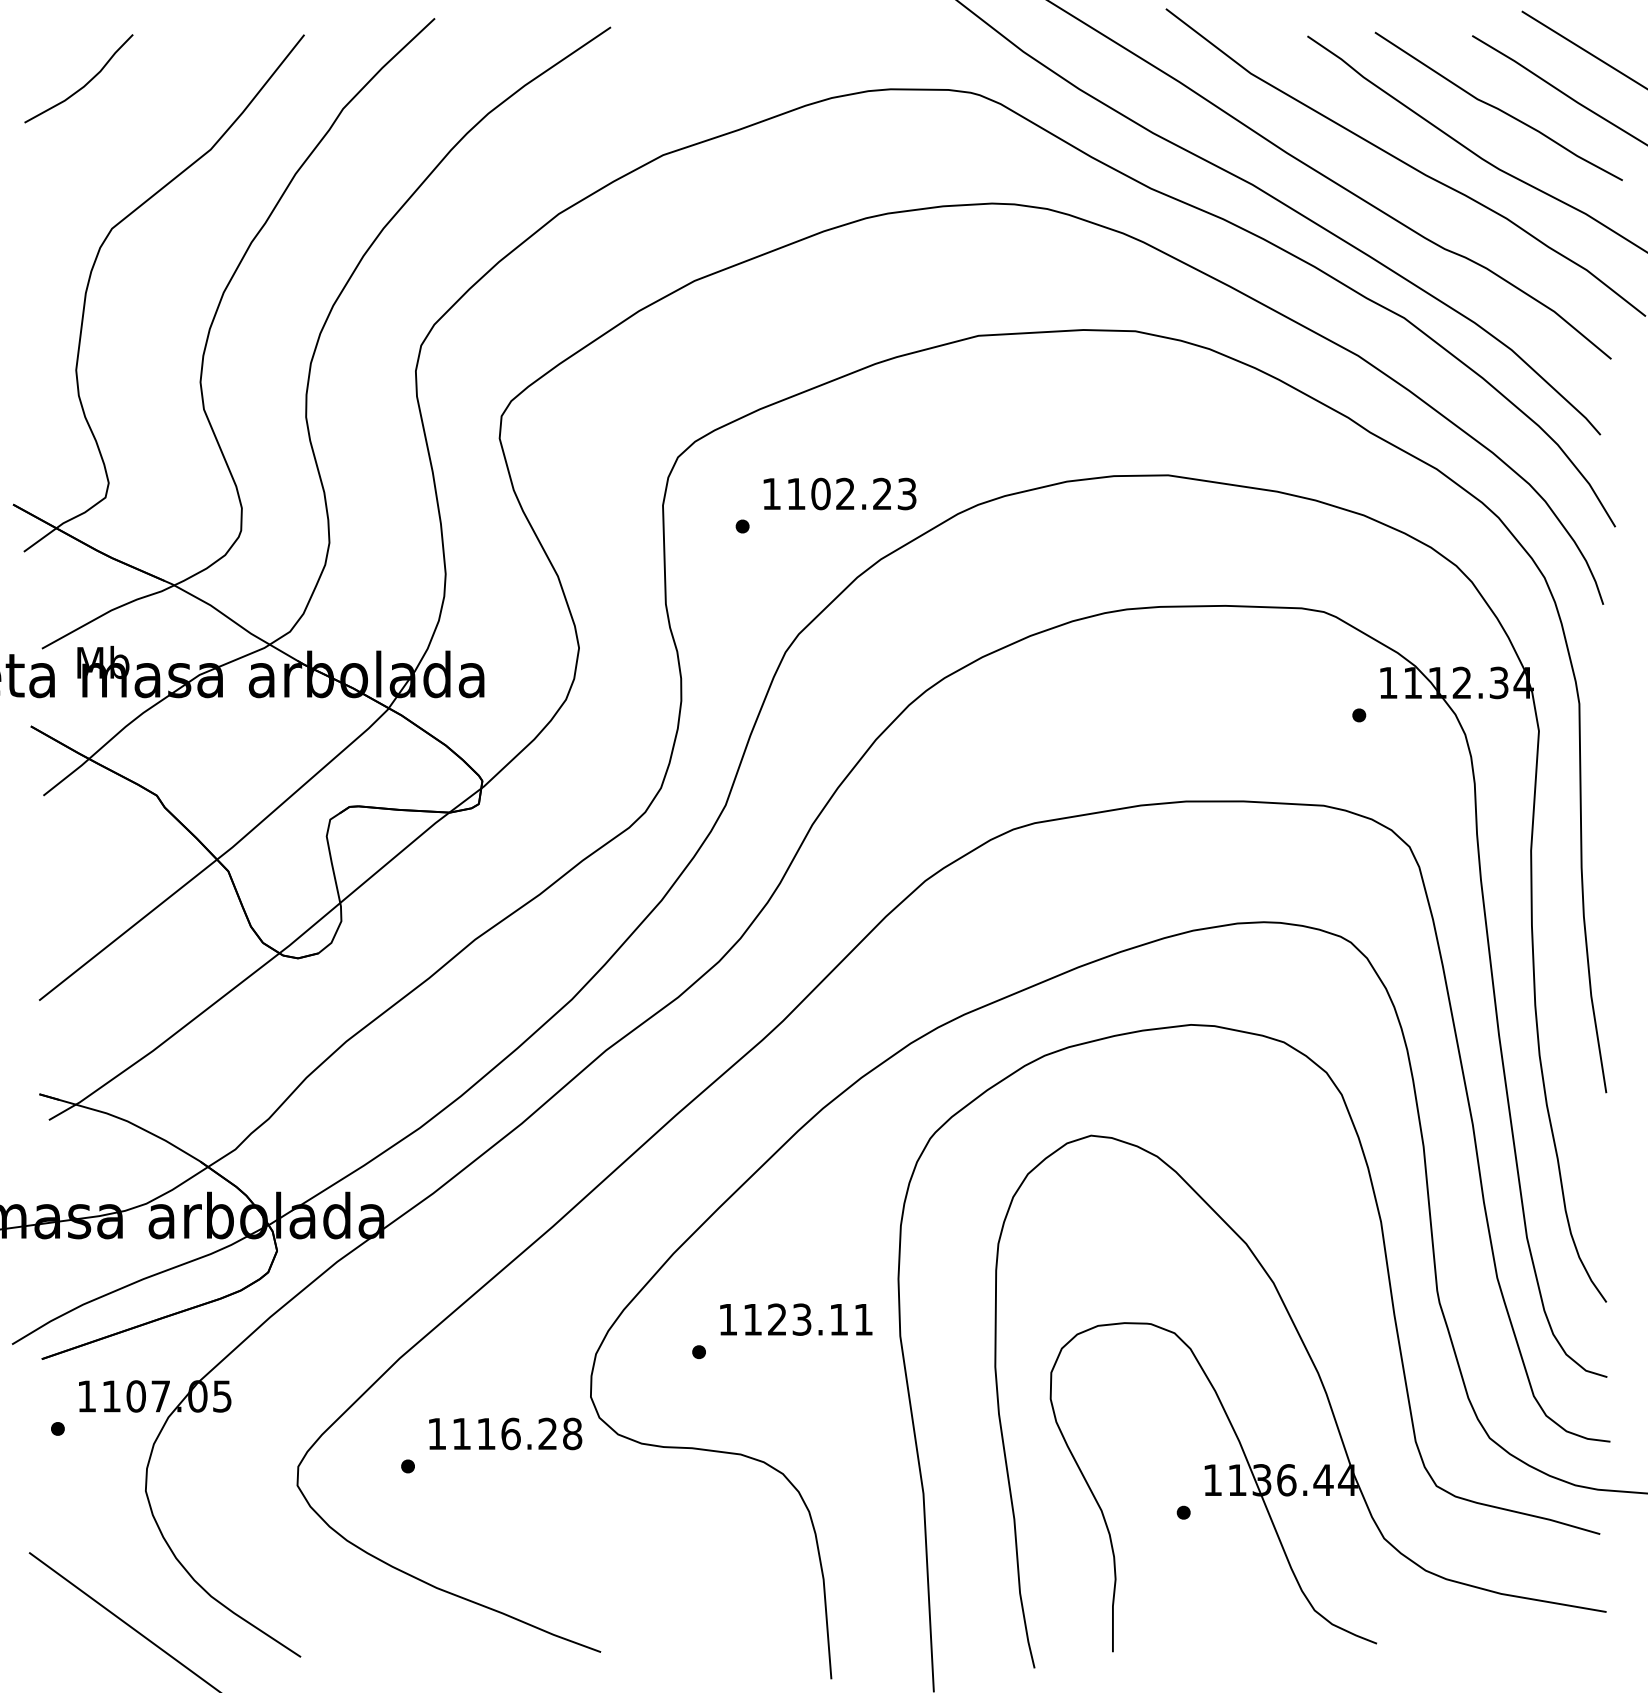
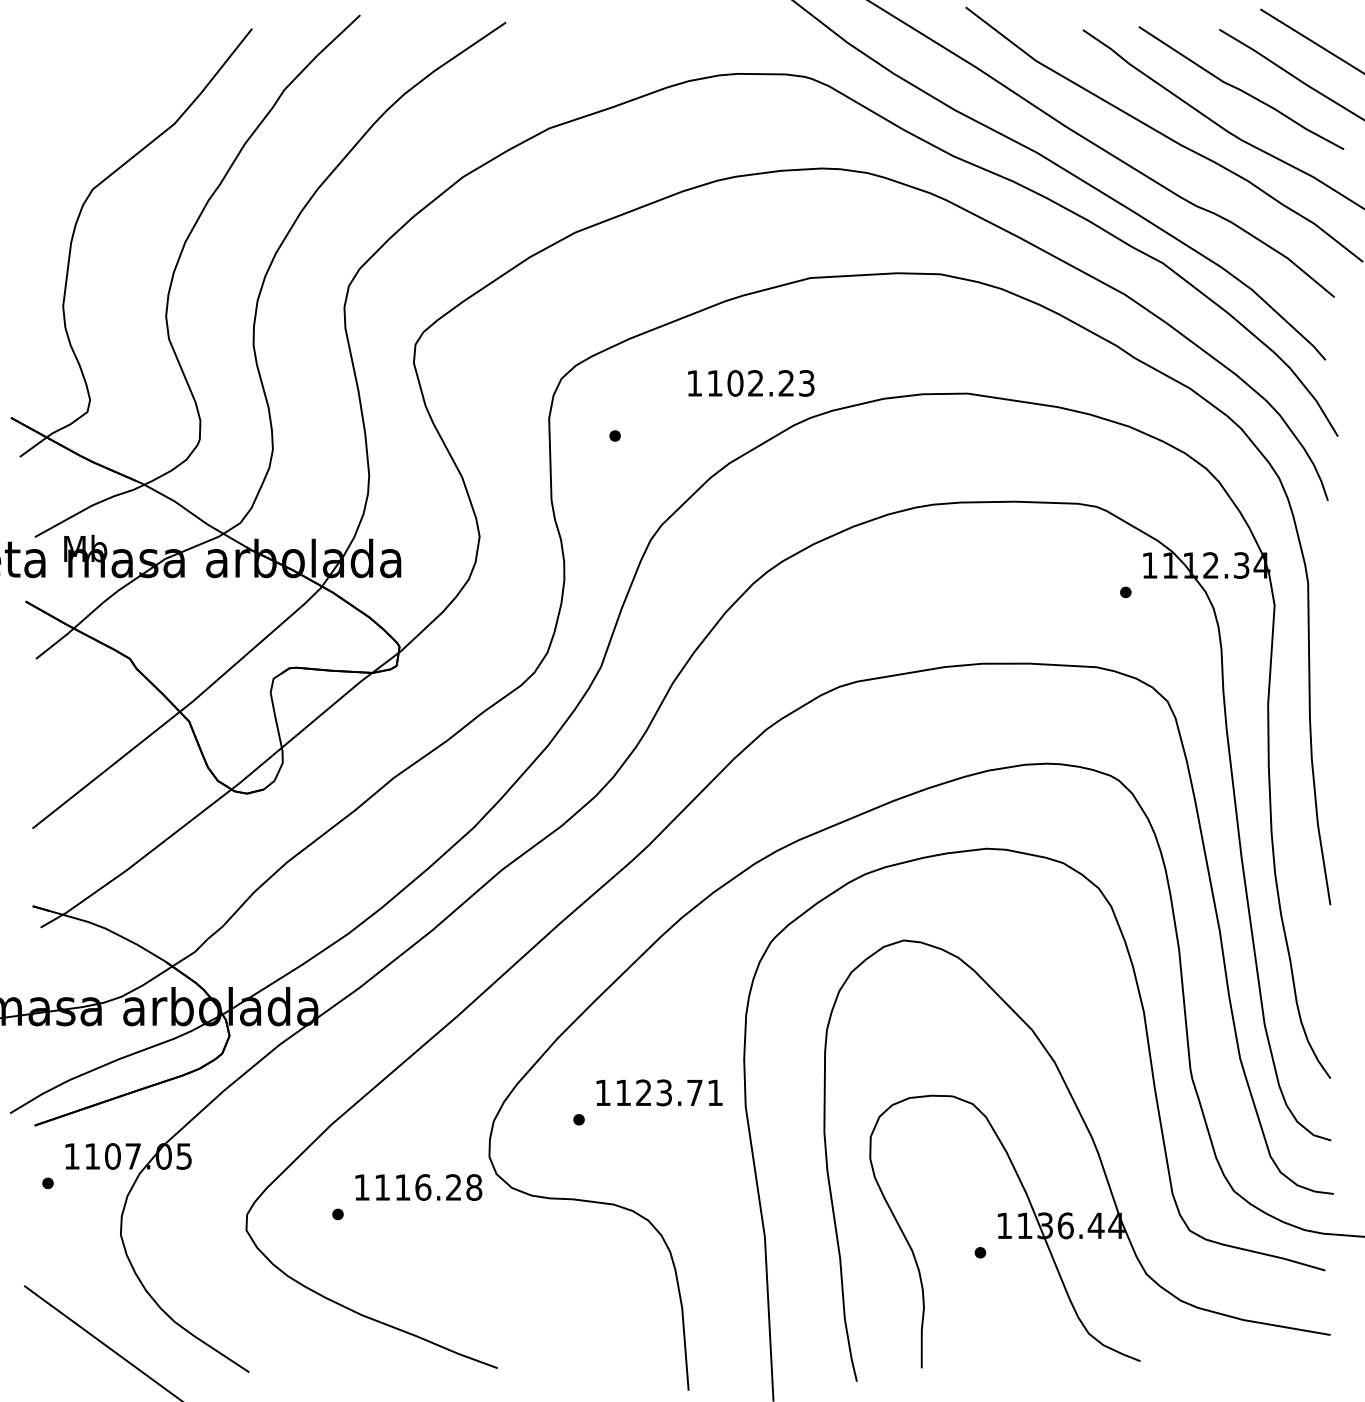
curve: (84, 84) -> (70, 69), removed
text: (839, 493) -> (750, 382), moved
text: (839, 1319) -> (695, 1092), 1123.11 -> 1123.71

